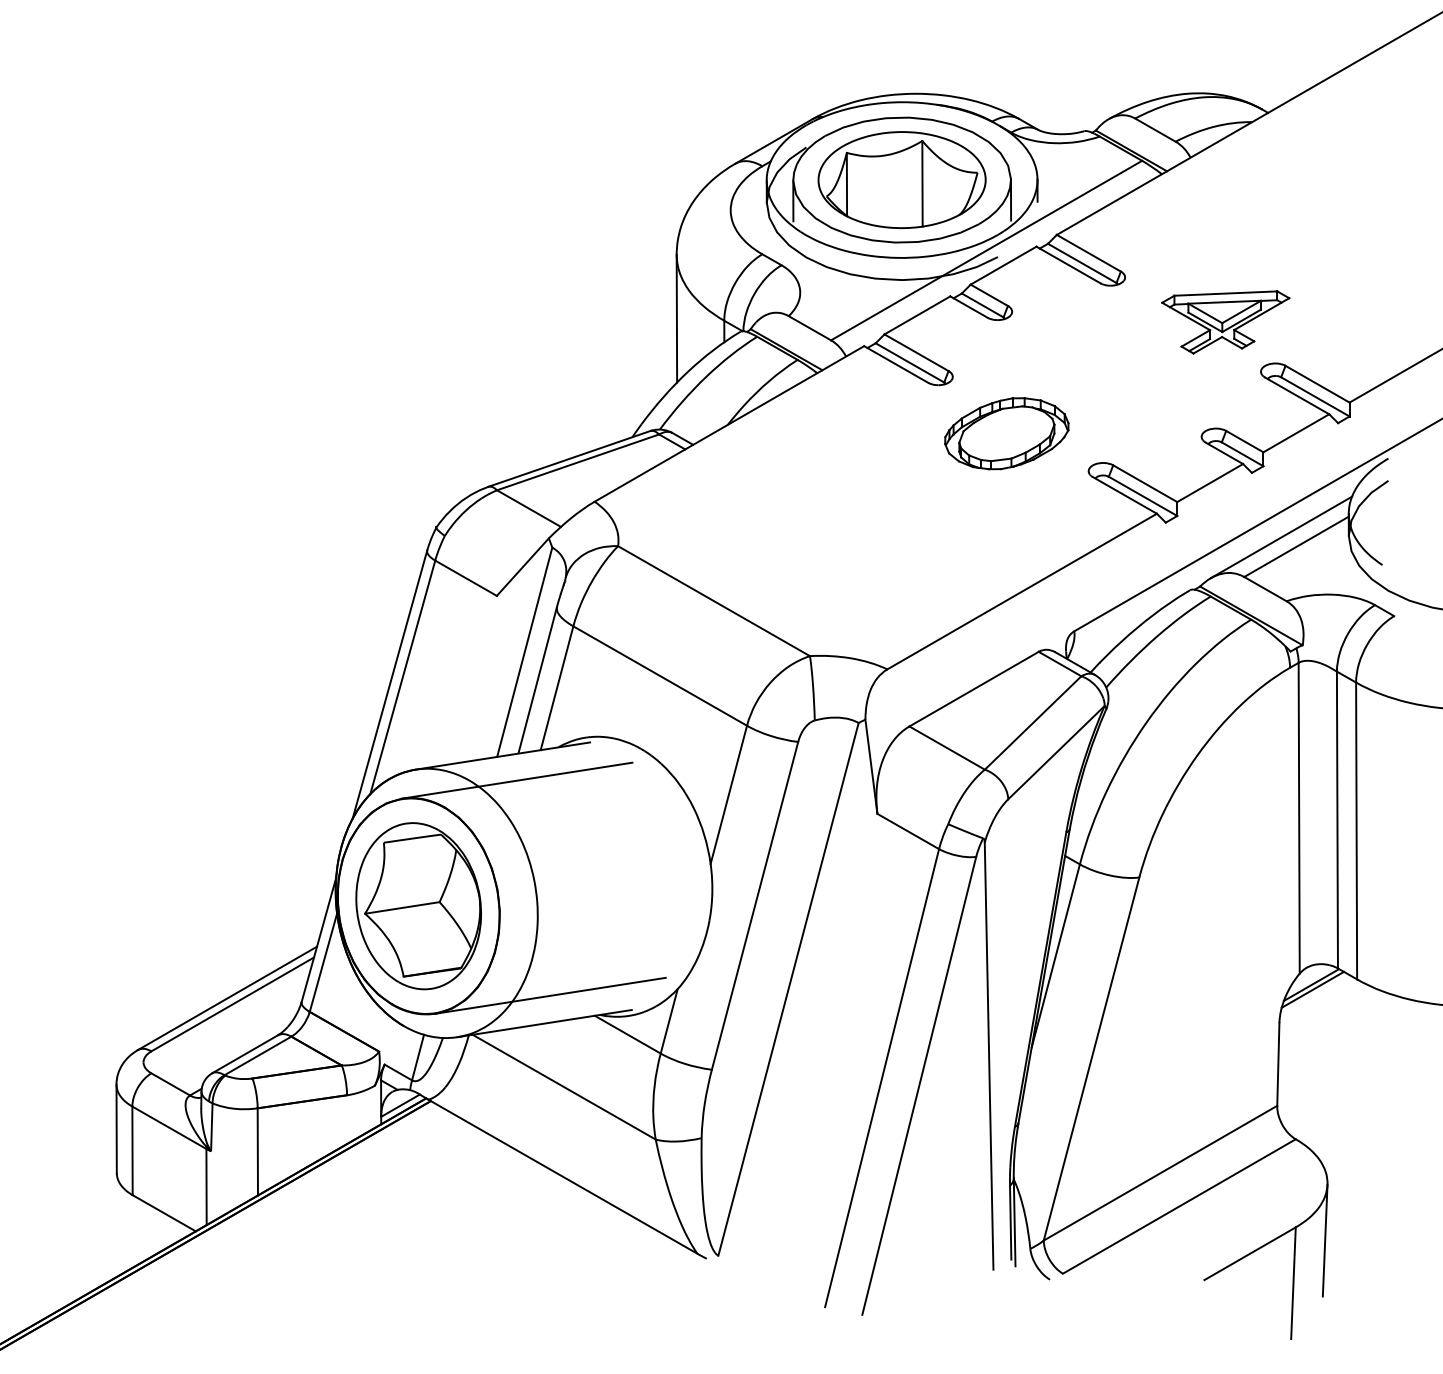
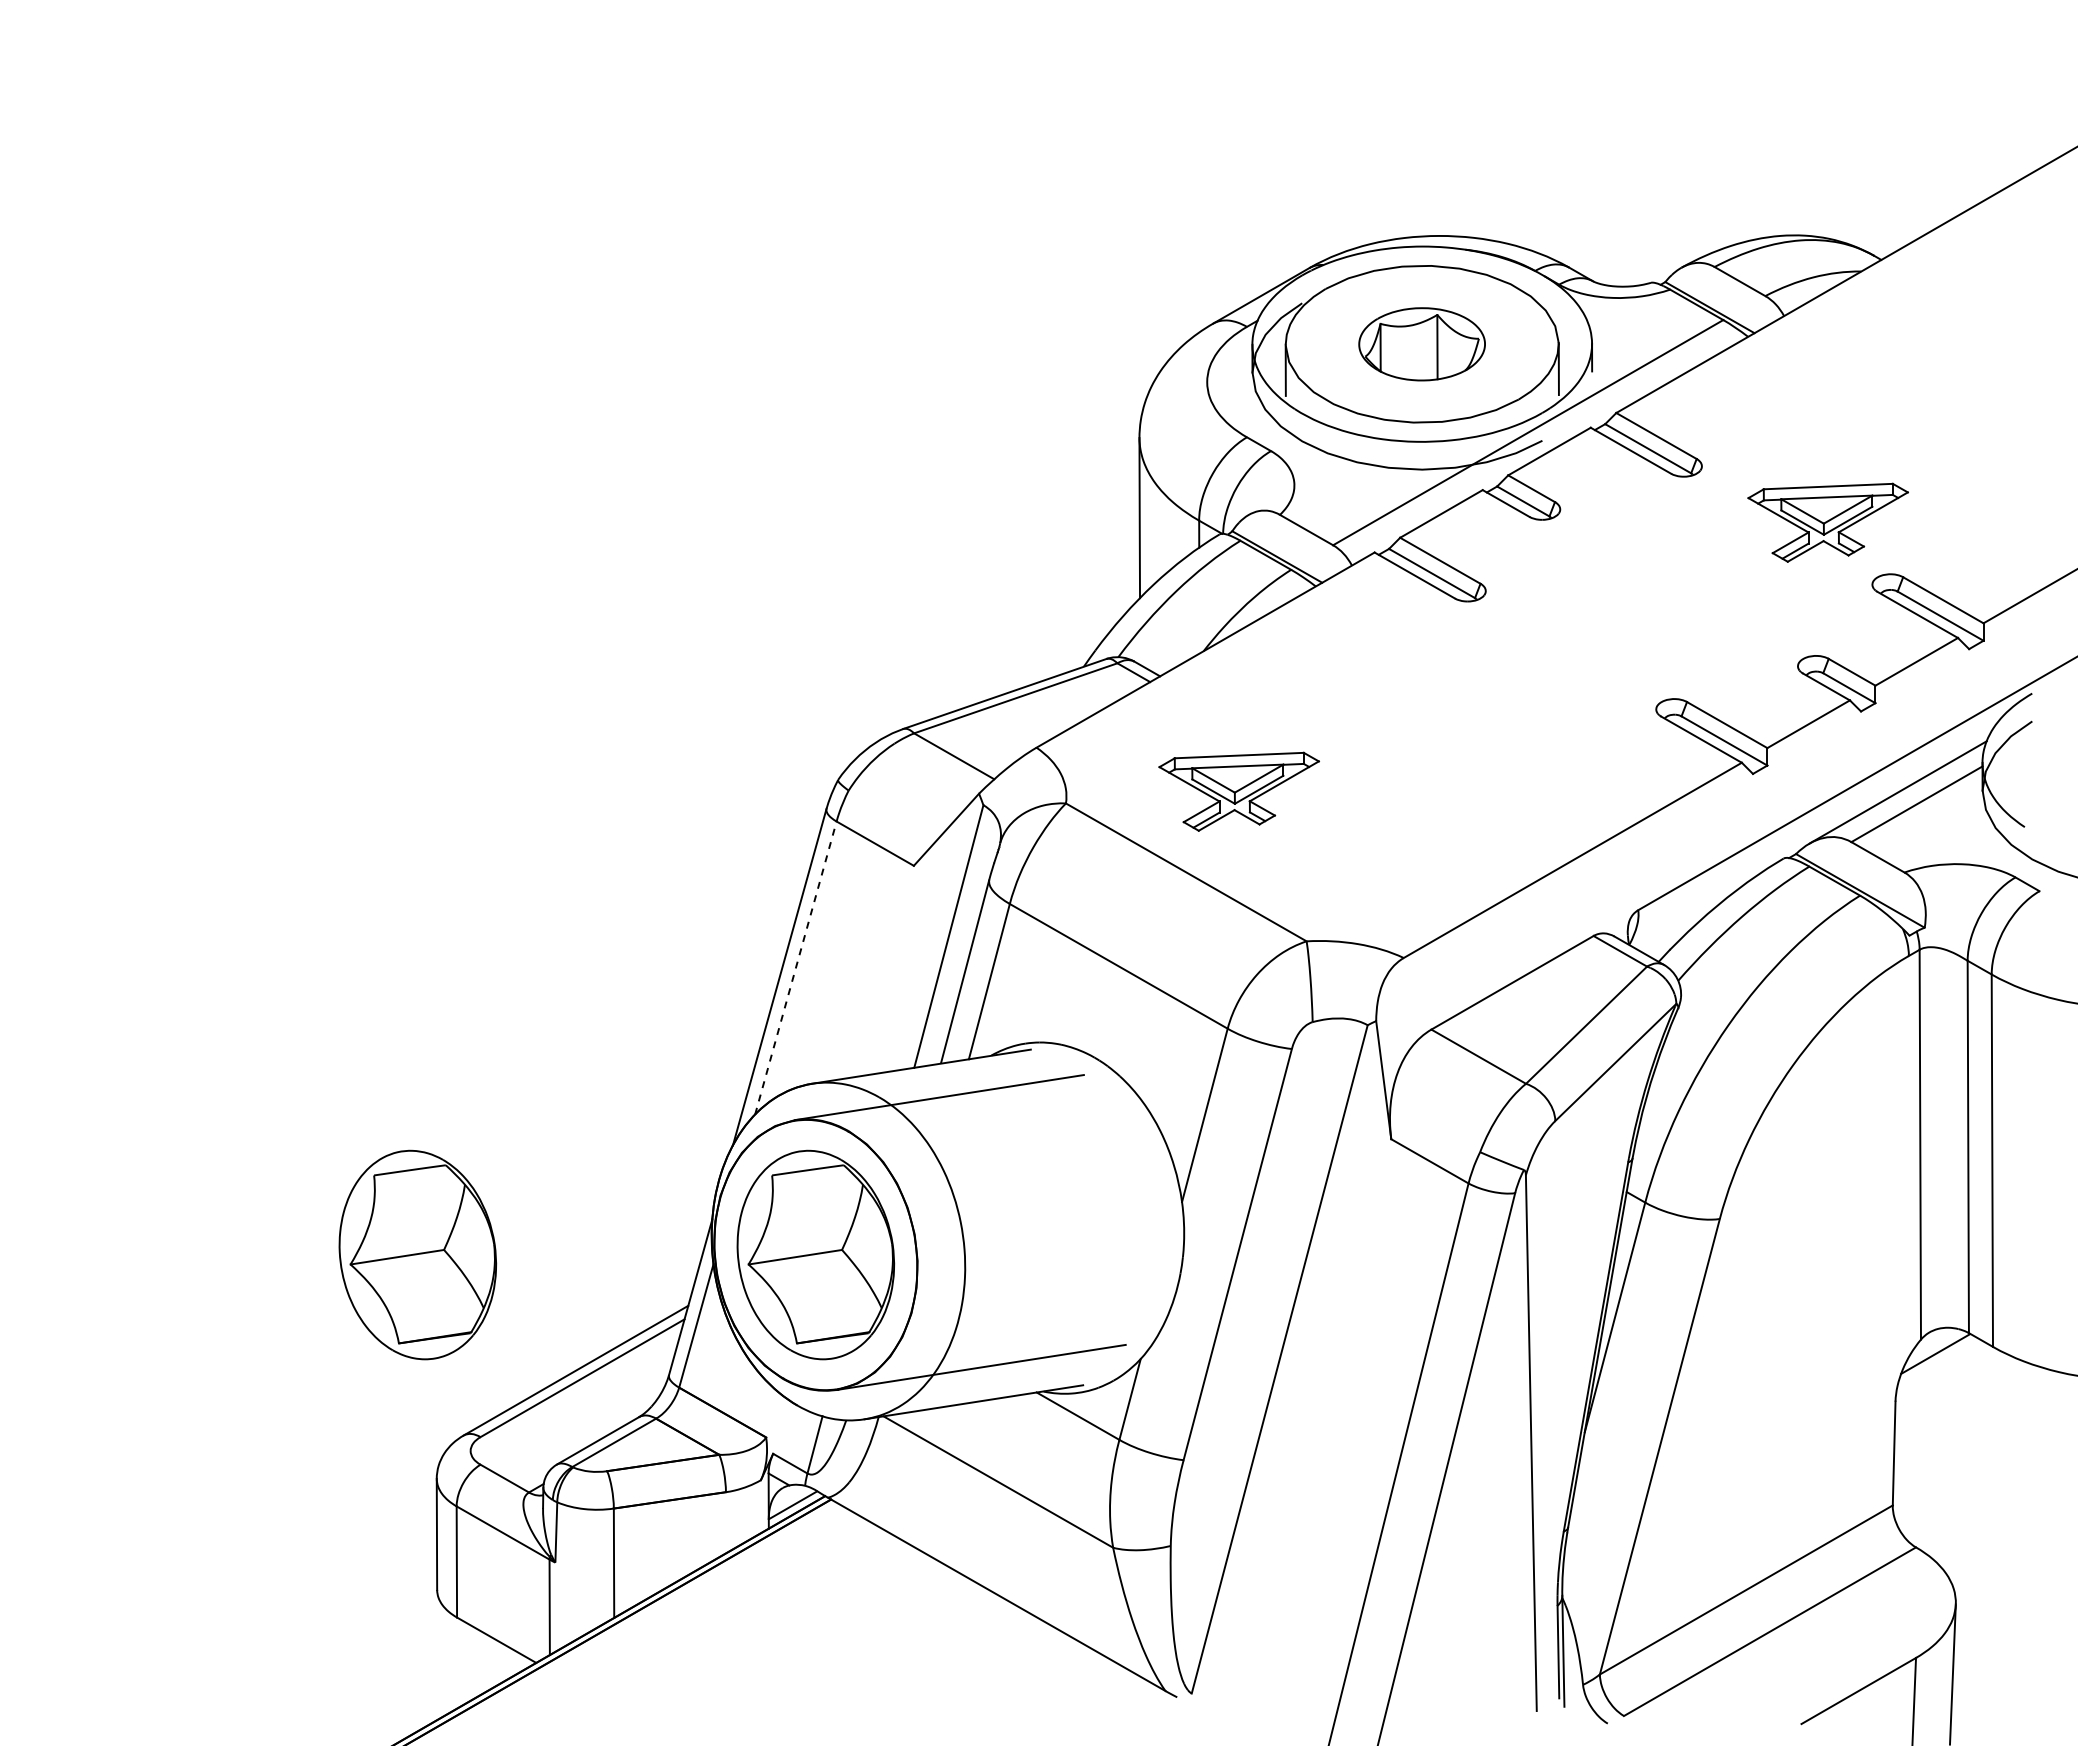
part: (901, 180) -> (1421, 344), size x0.6
part: (1006, 433) -> (1553, 661), removed
part: (755, 536) -> (1238, 791), added
line: (403, 676) -> (796, 967), solid -> dashed
part: (101, 905) -> (417, 1254), added
line: (1312, 989) -> (1937, 1359), removed

